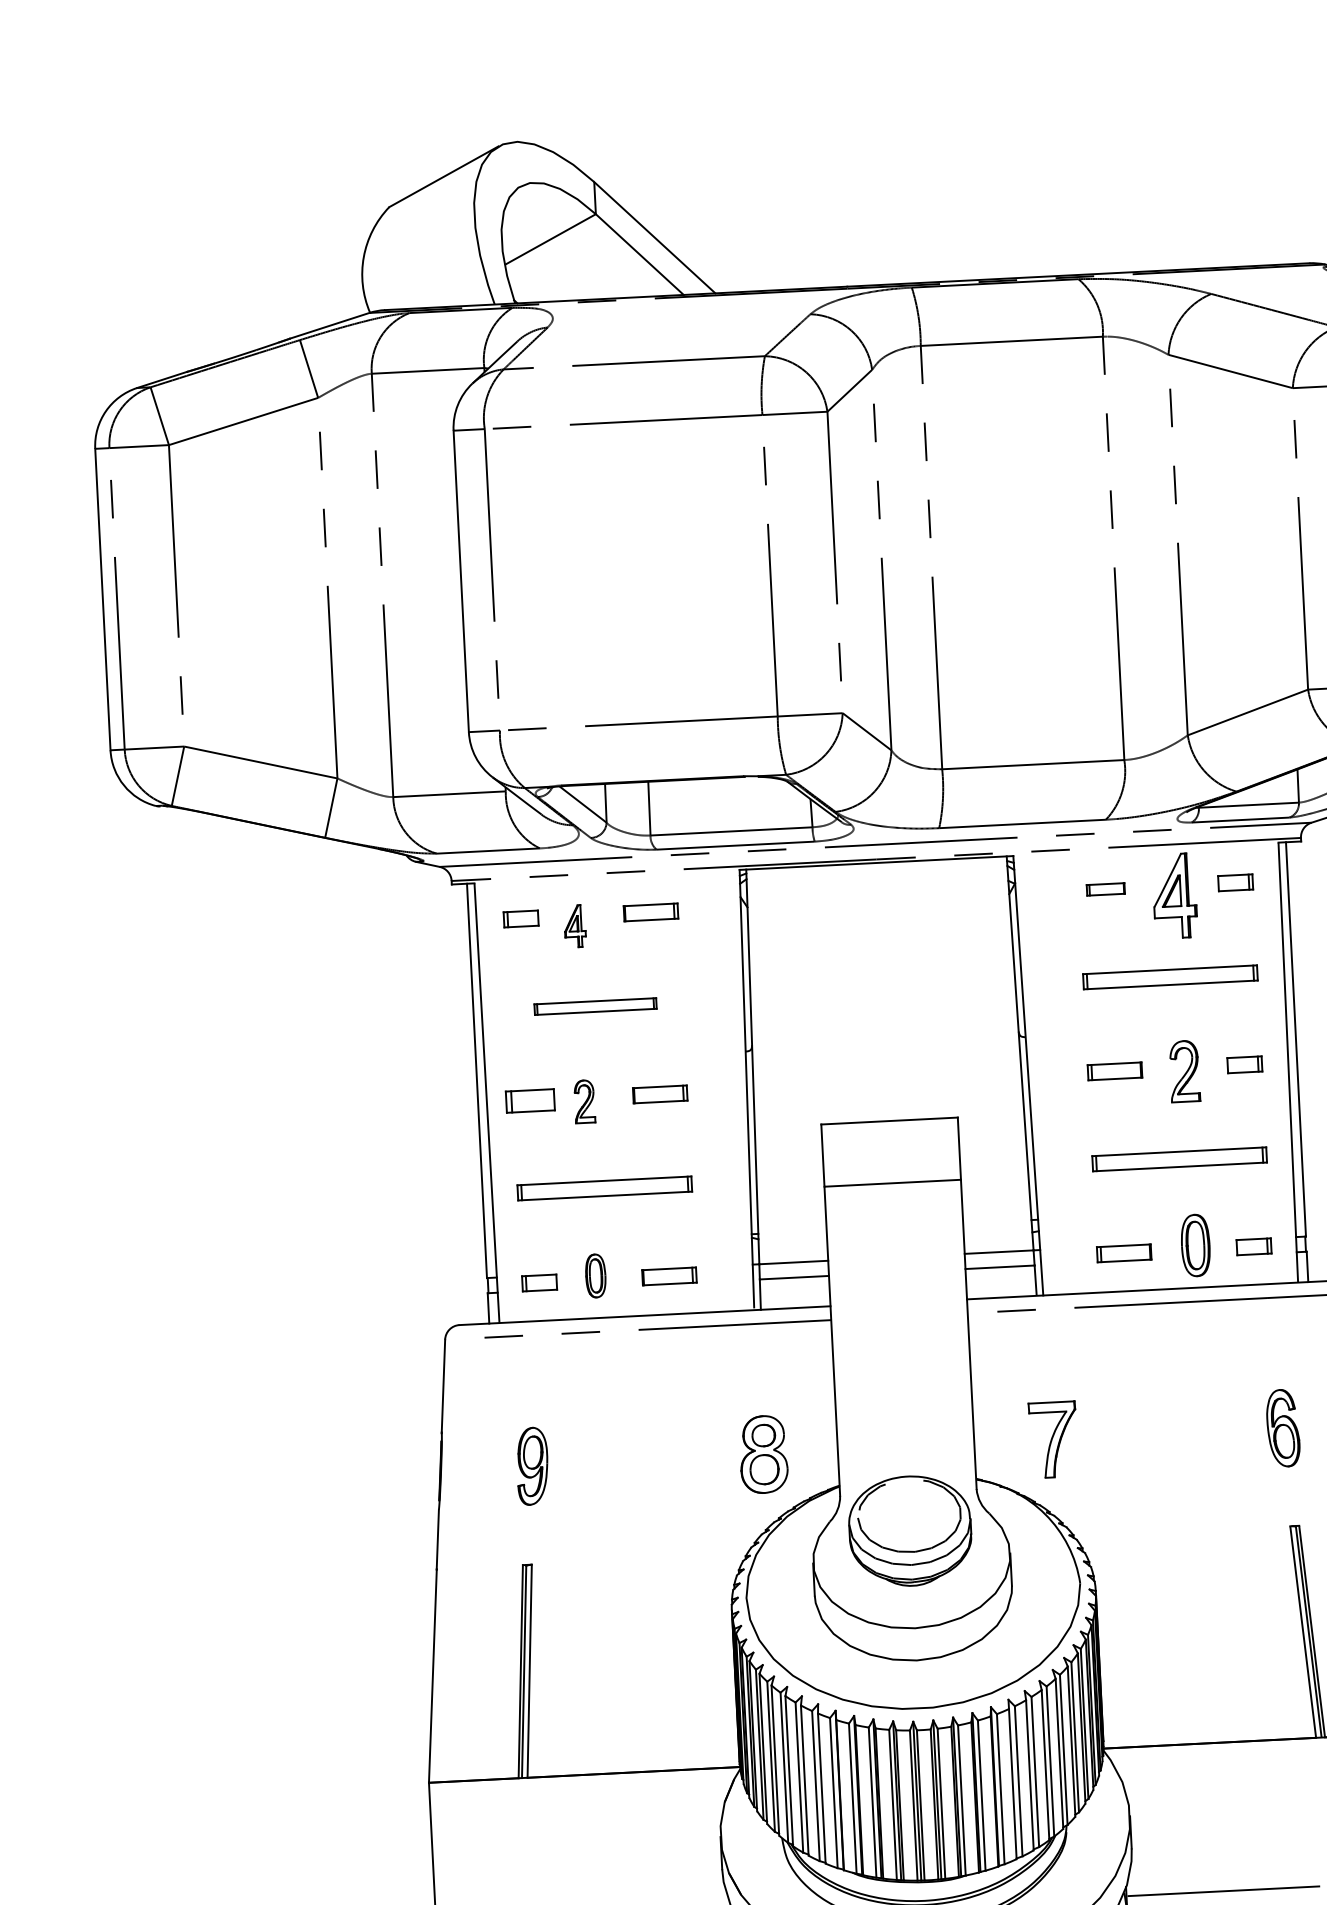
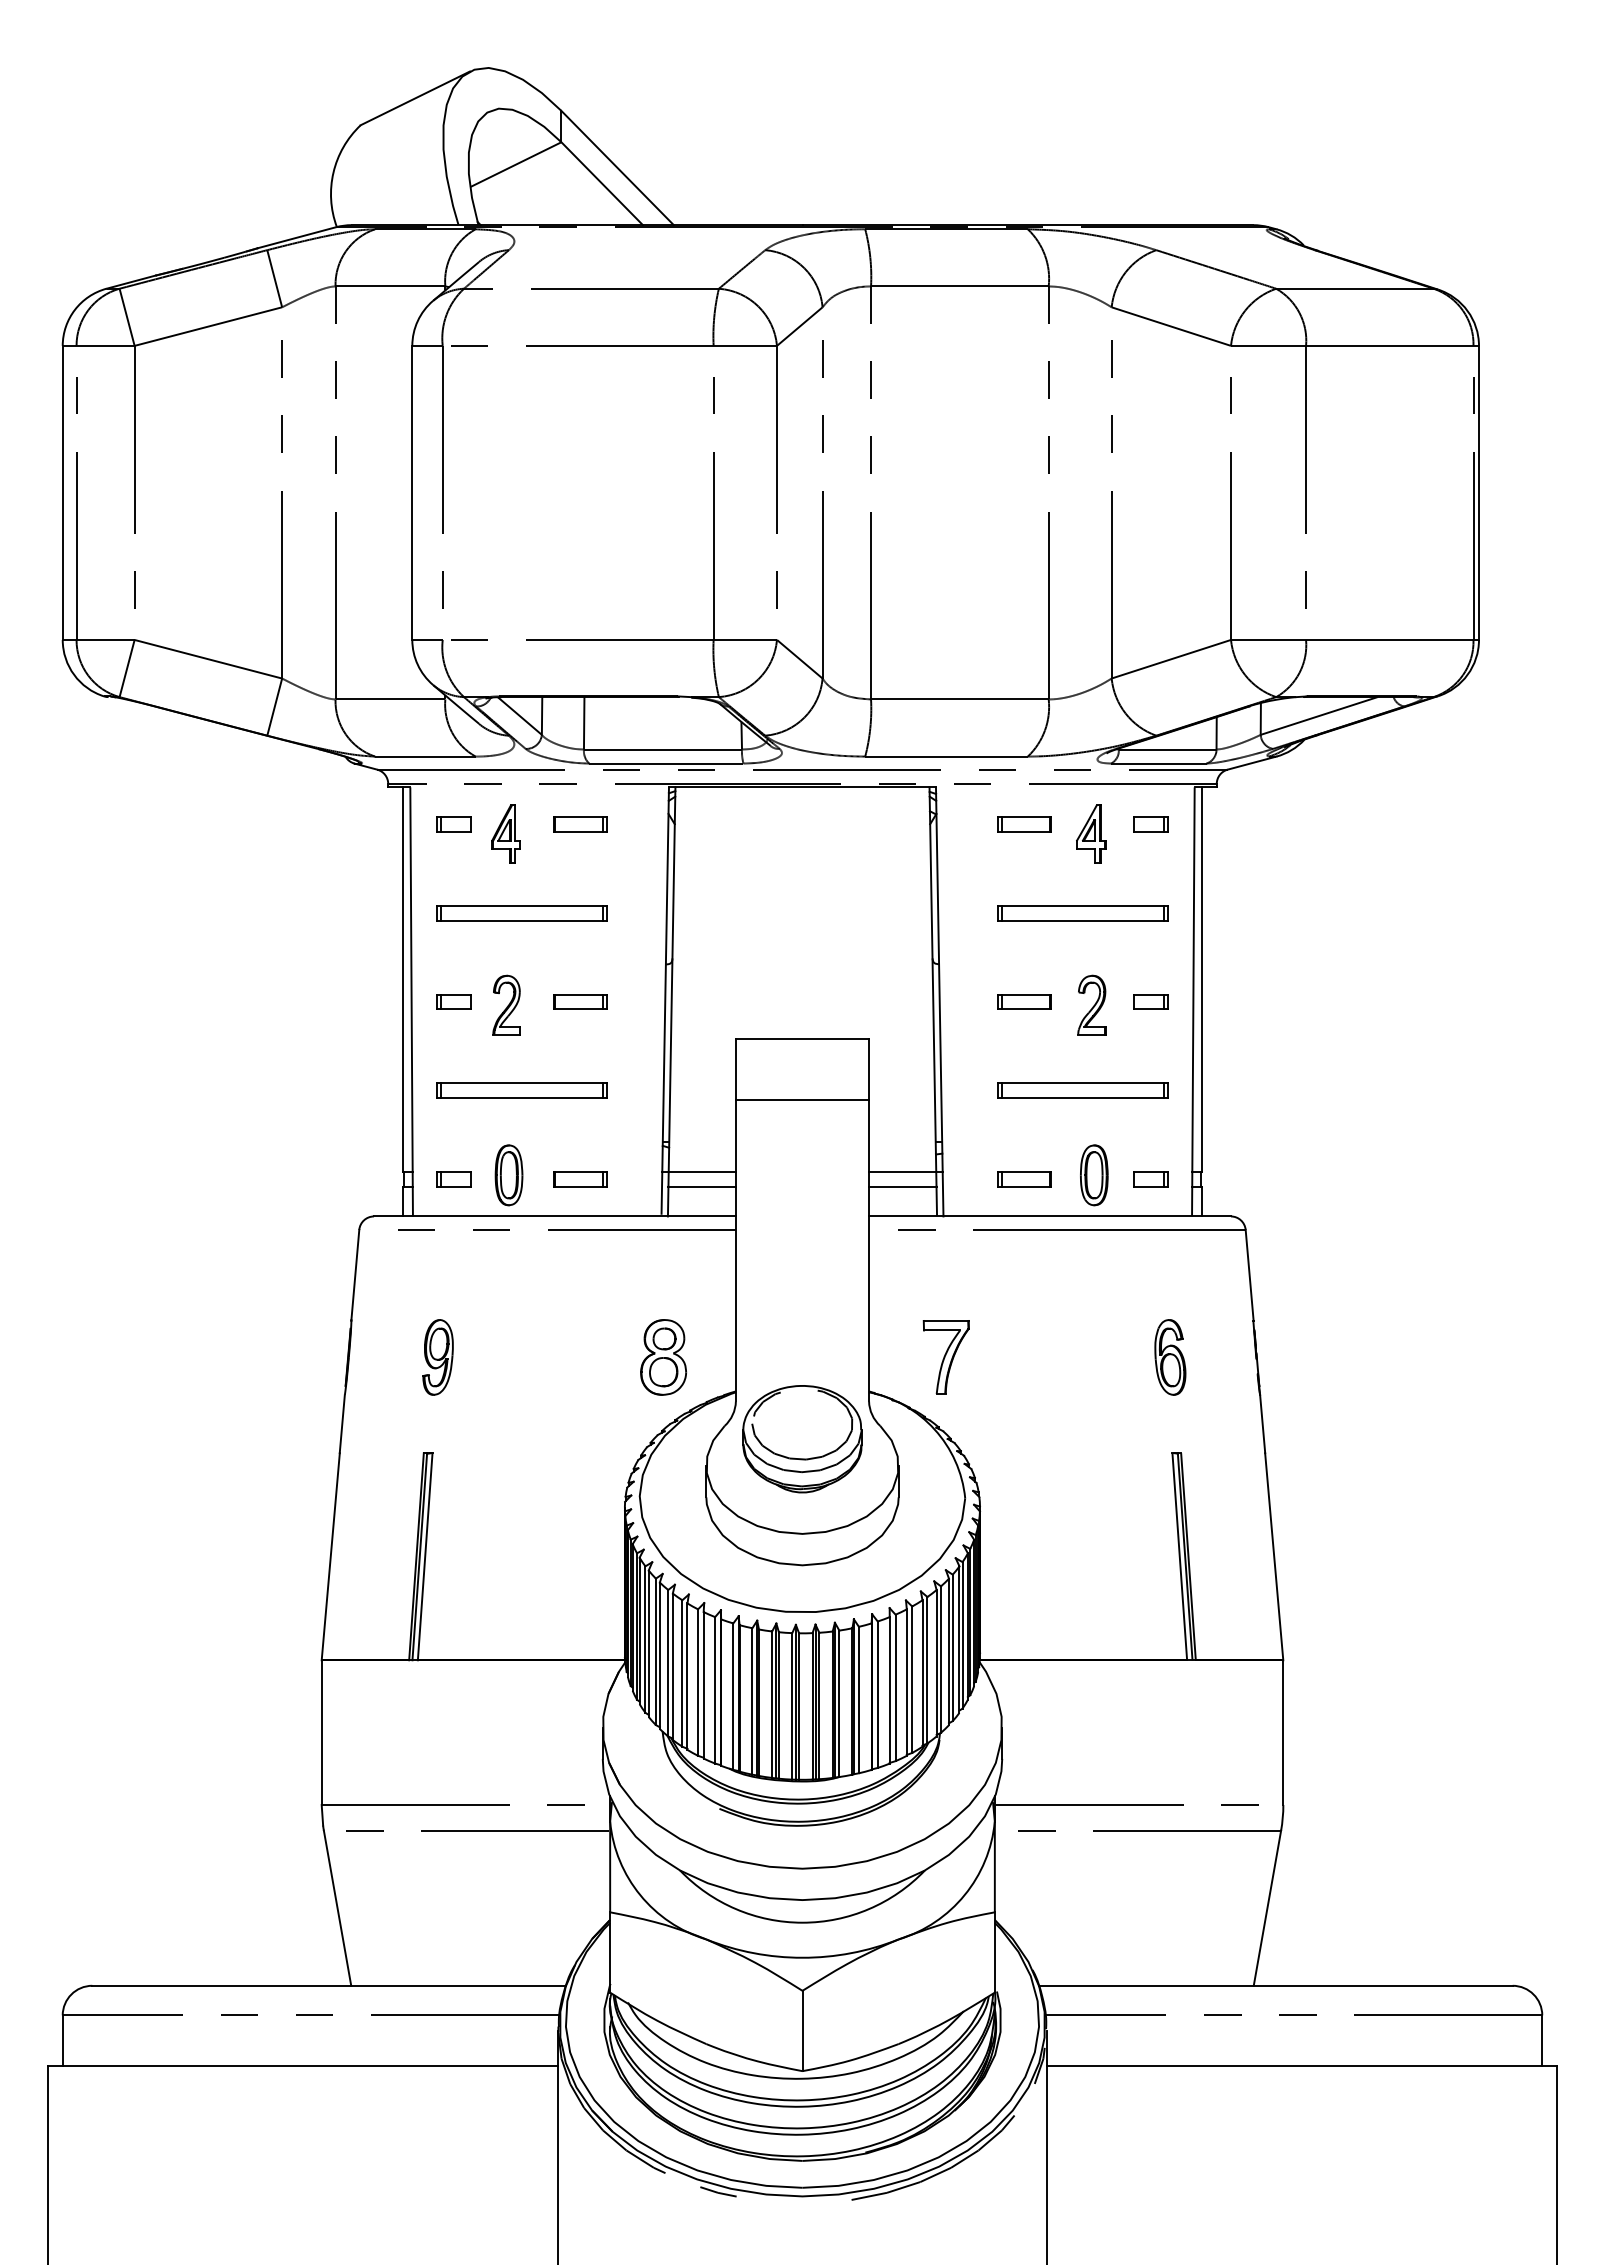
part: (1105, 889) -> (1024, 824), size x1.43
part: (1175, 895) -> (1091, 833), size x0.71
part: (574, 925) -> (505, 833), size x1.43
part: (595, 1006) -> (521, 913), size x1.43
part: (529, 1100) -> (453, 1001), size x0.71
part: (584, 1100) -> (506, 1004), size x1.43
part: (595, 1276) -> (508, 1175), size x1.43

